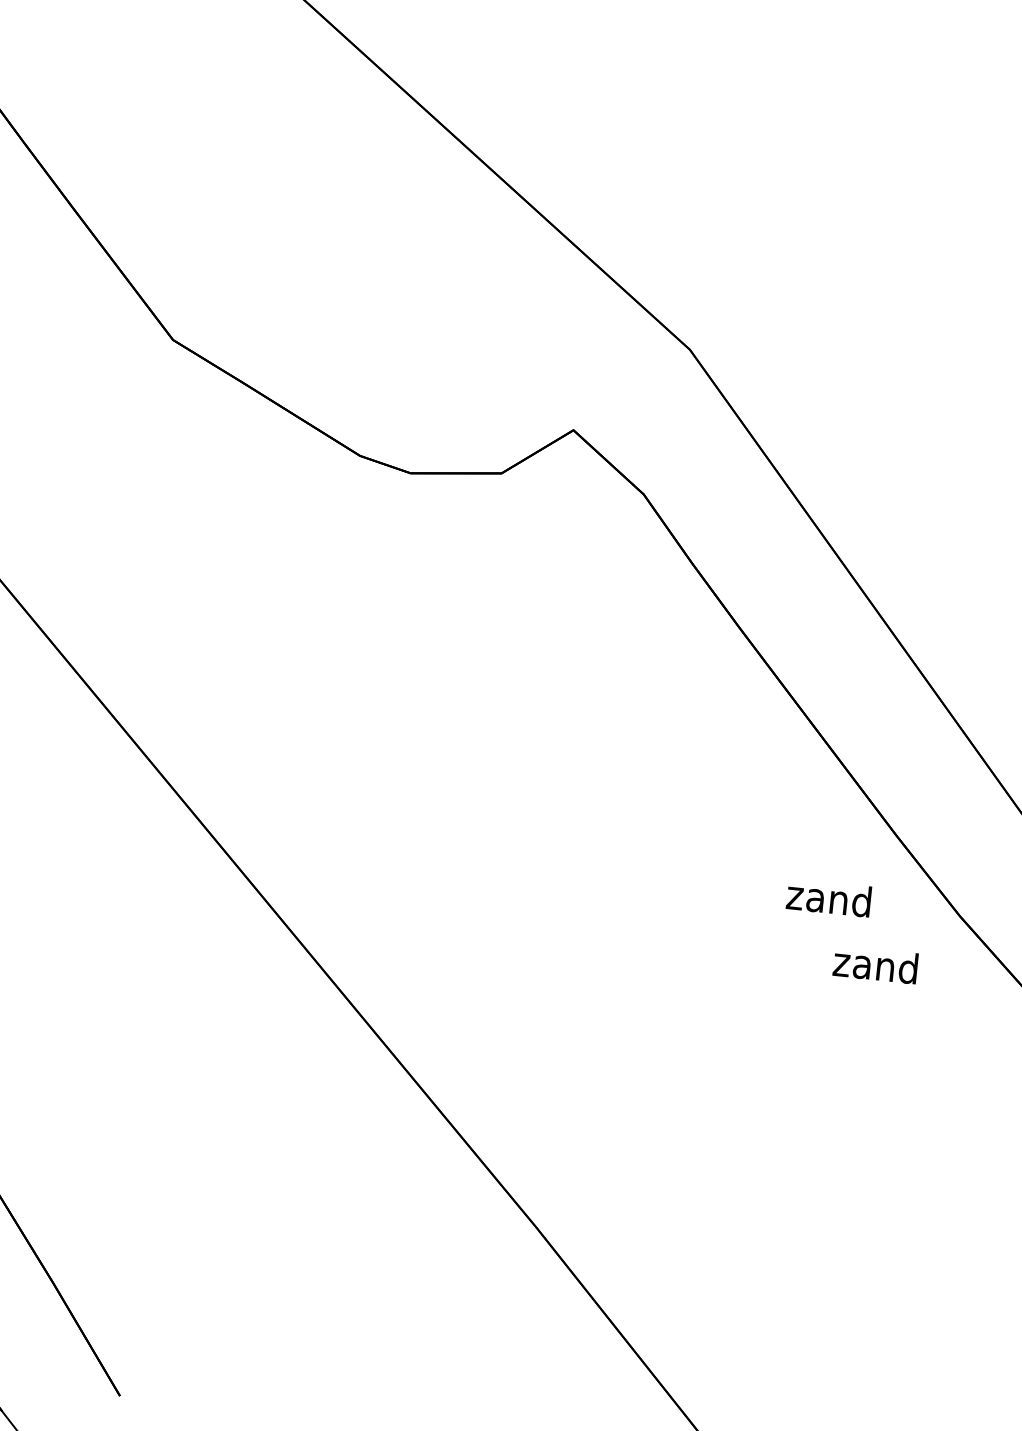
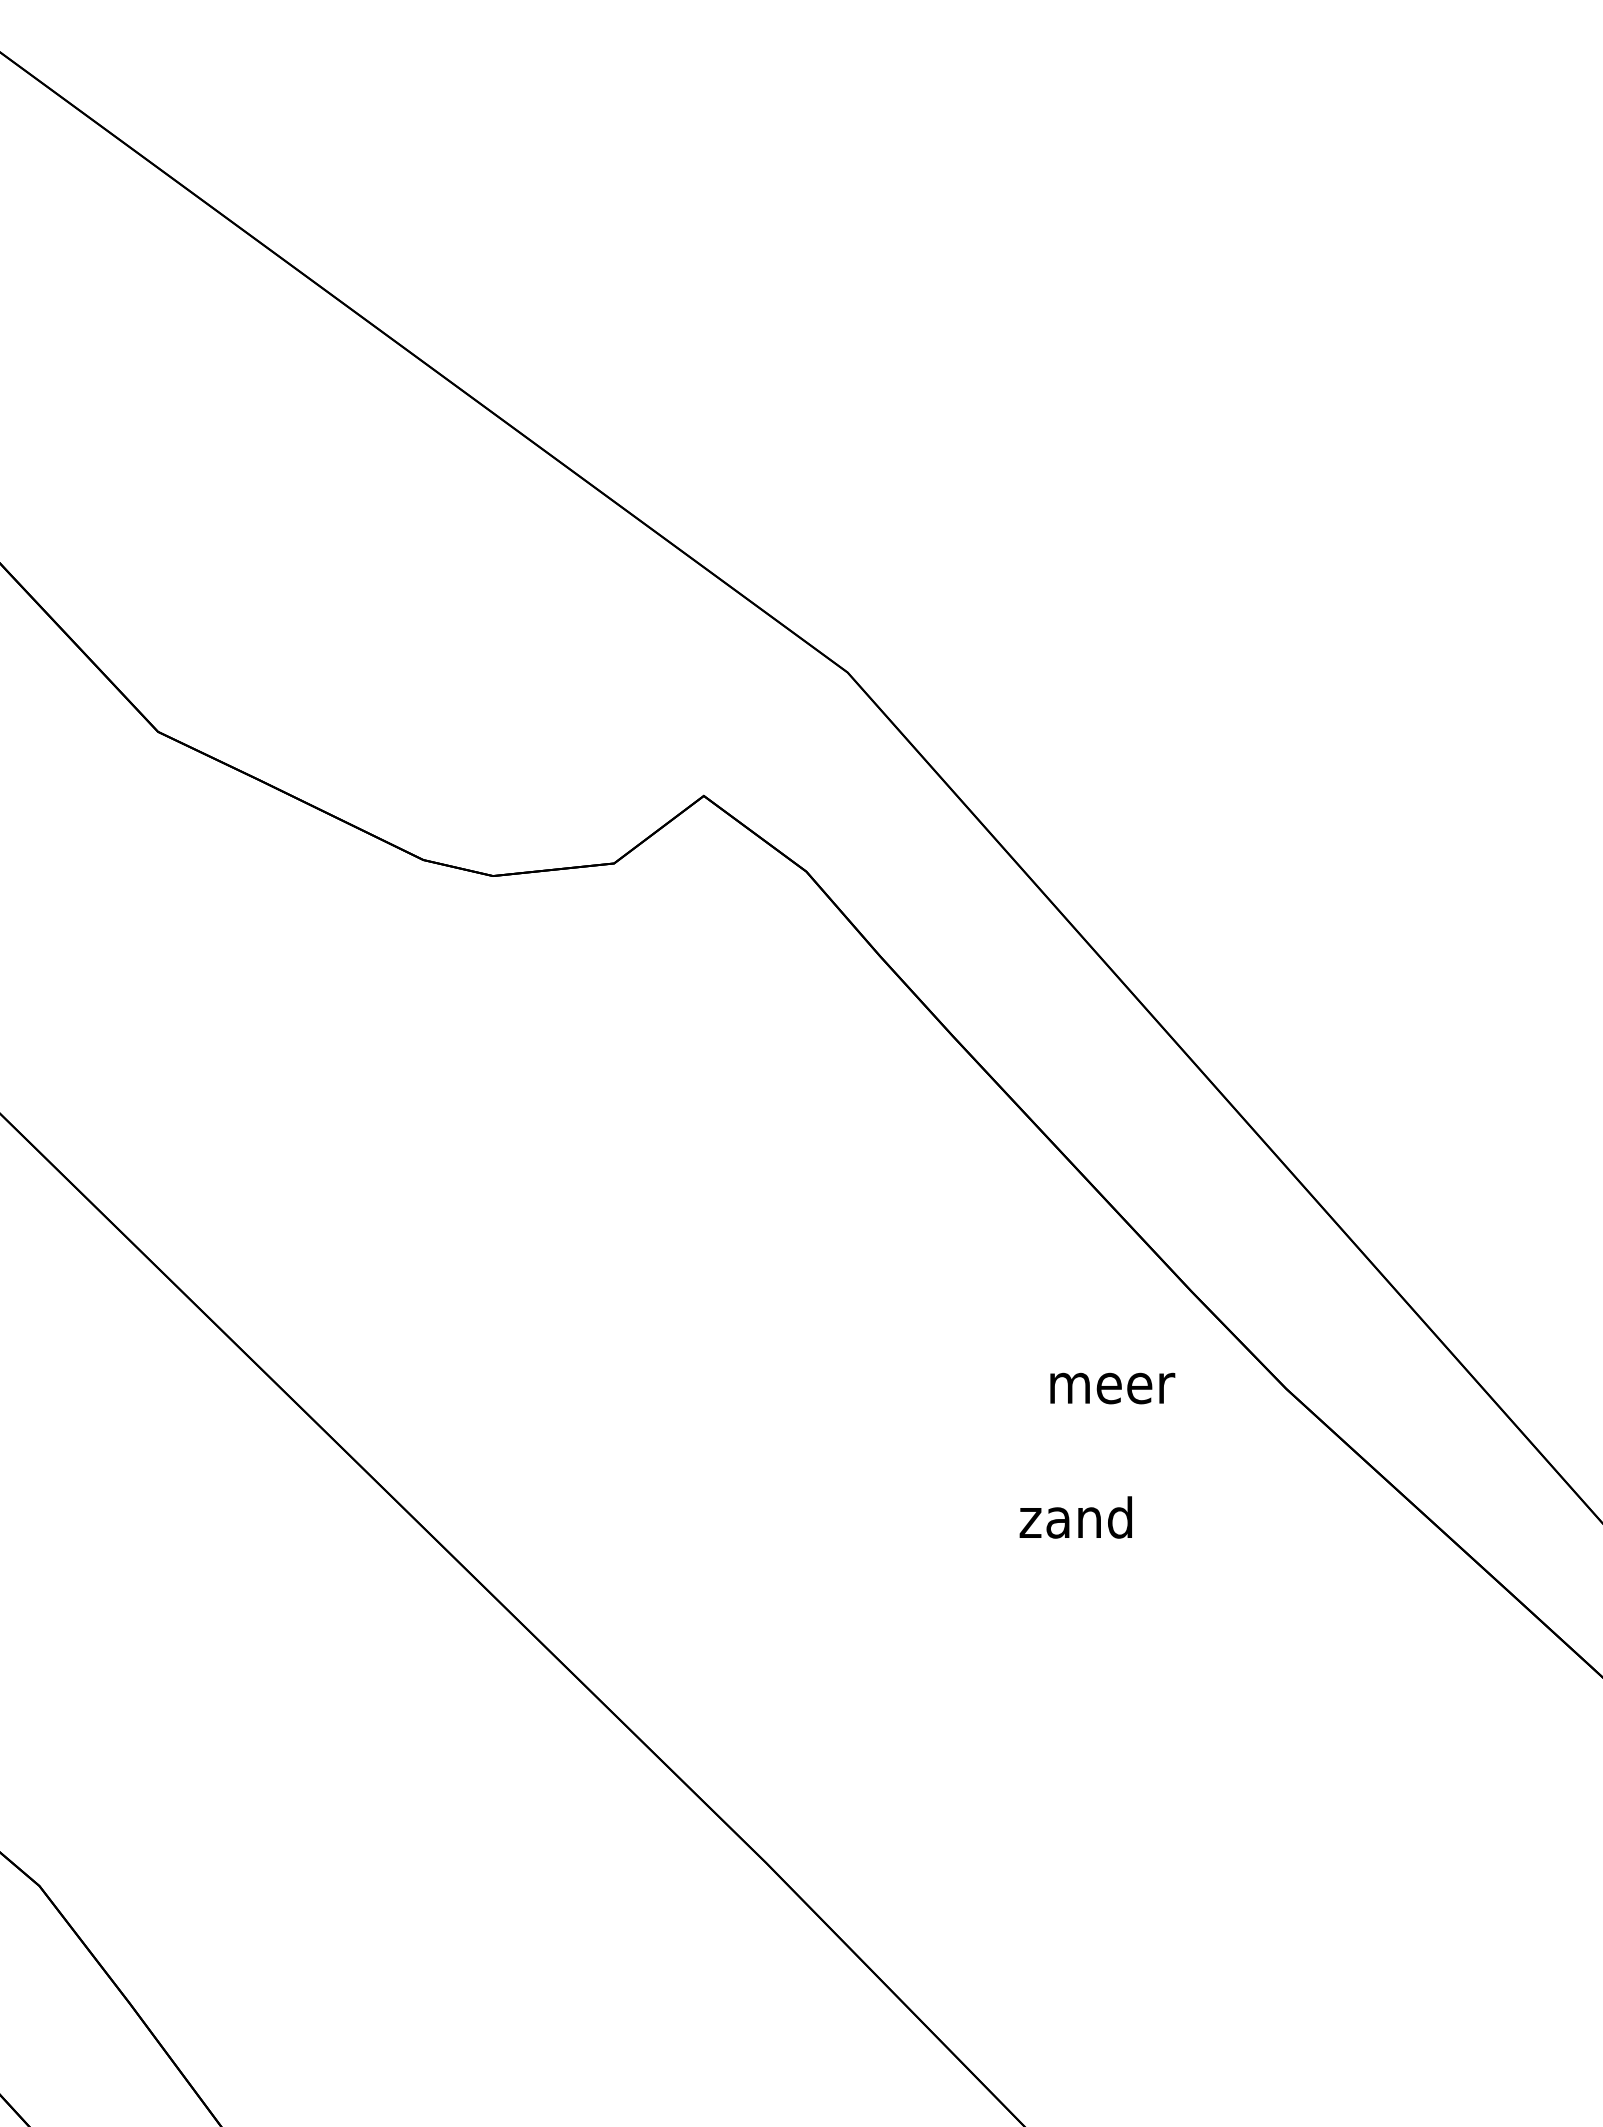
text: (831, 897) -> (1112, 1382), zand -> meer
text: (875, 964) -> (1075, 1517), moved

